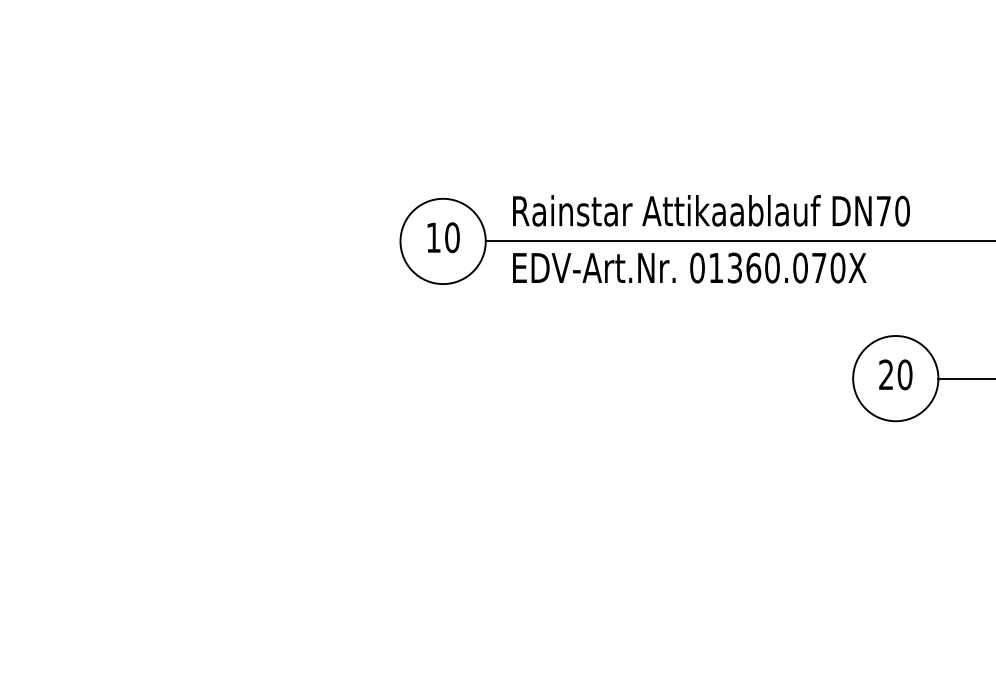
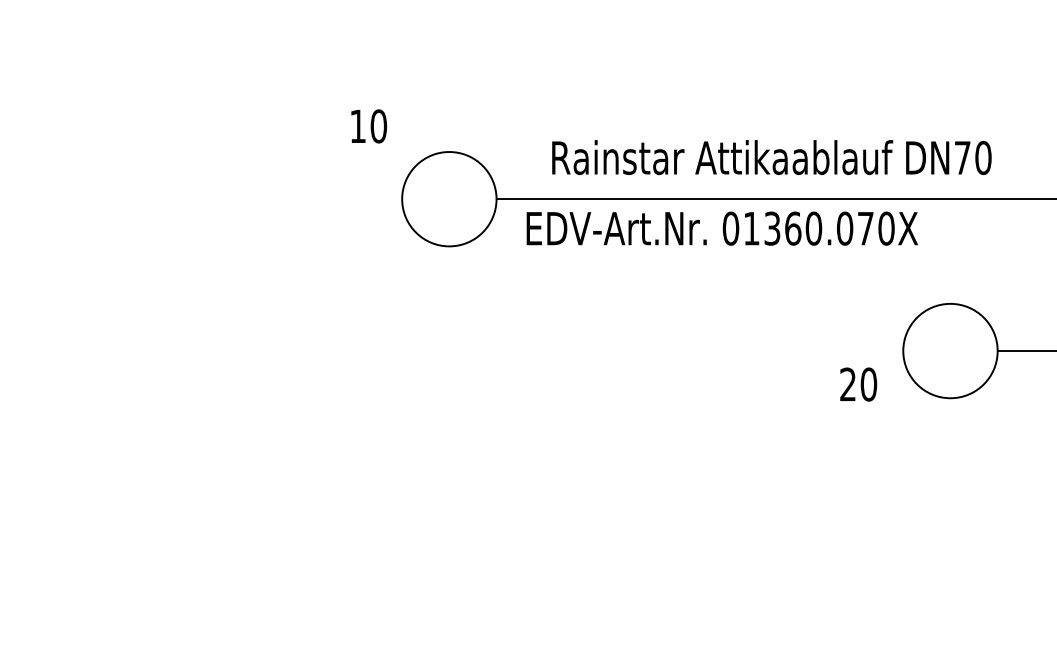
text: (711, 210) -> (771, 157), moved
text: (443, 237) -> (368, 126), moved
text: (895, 374) -> (858, 384), moved

